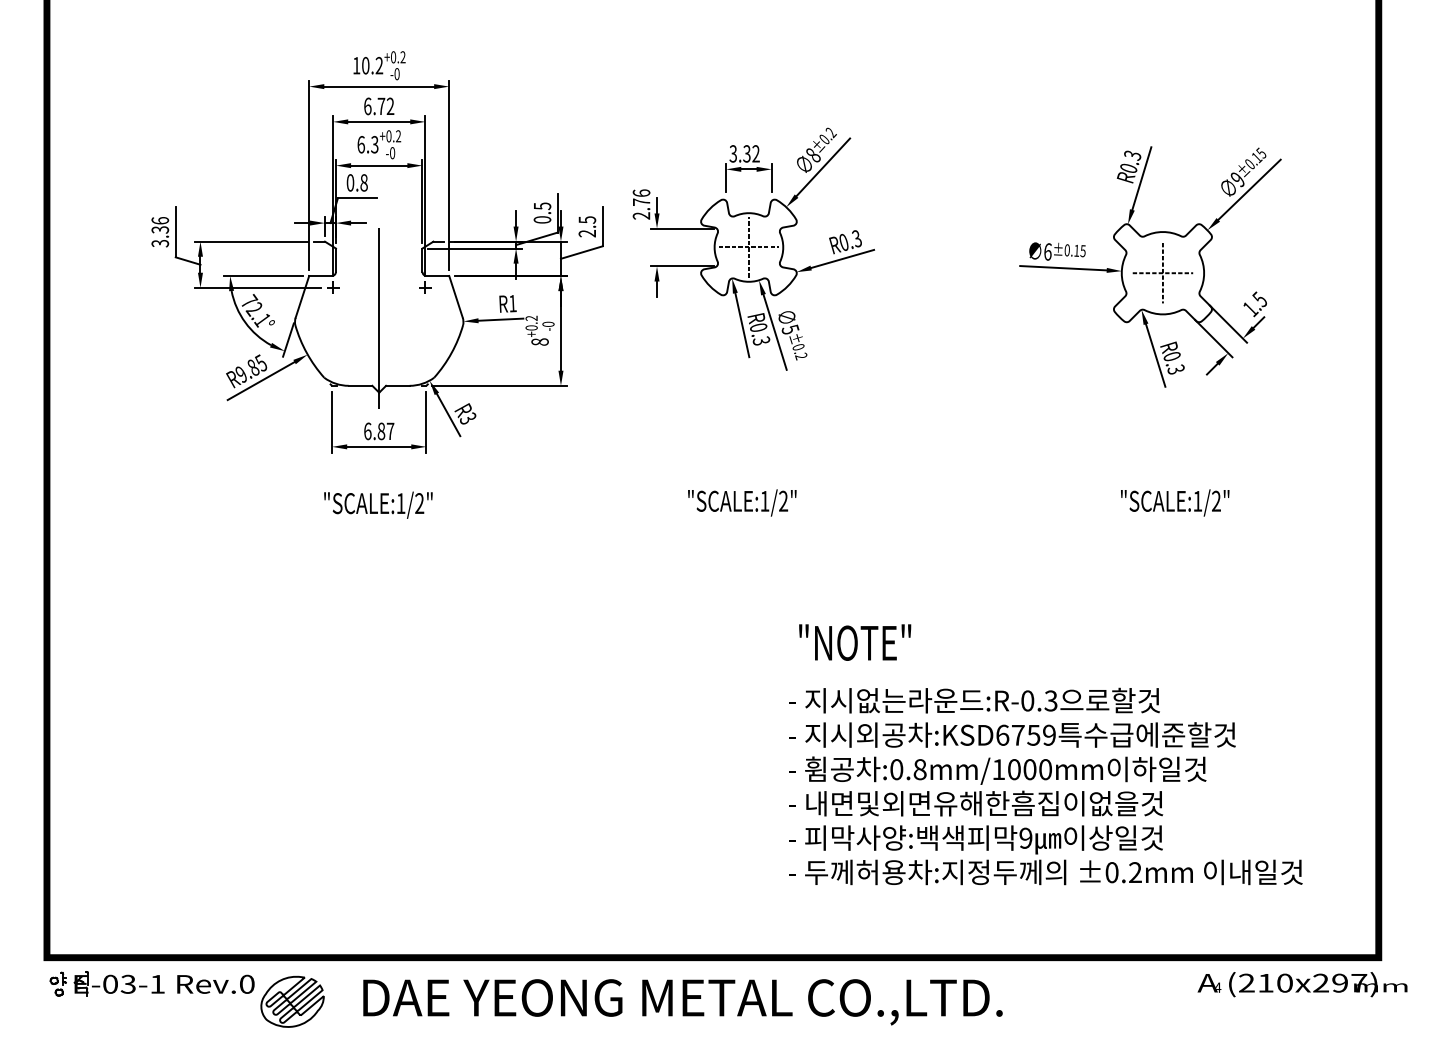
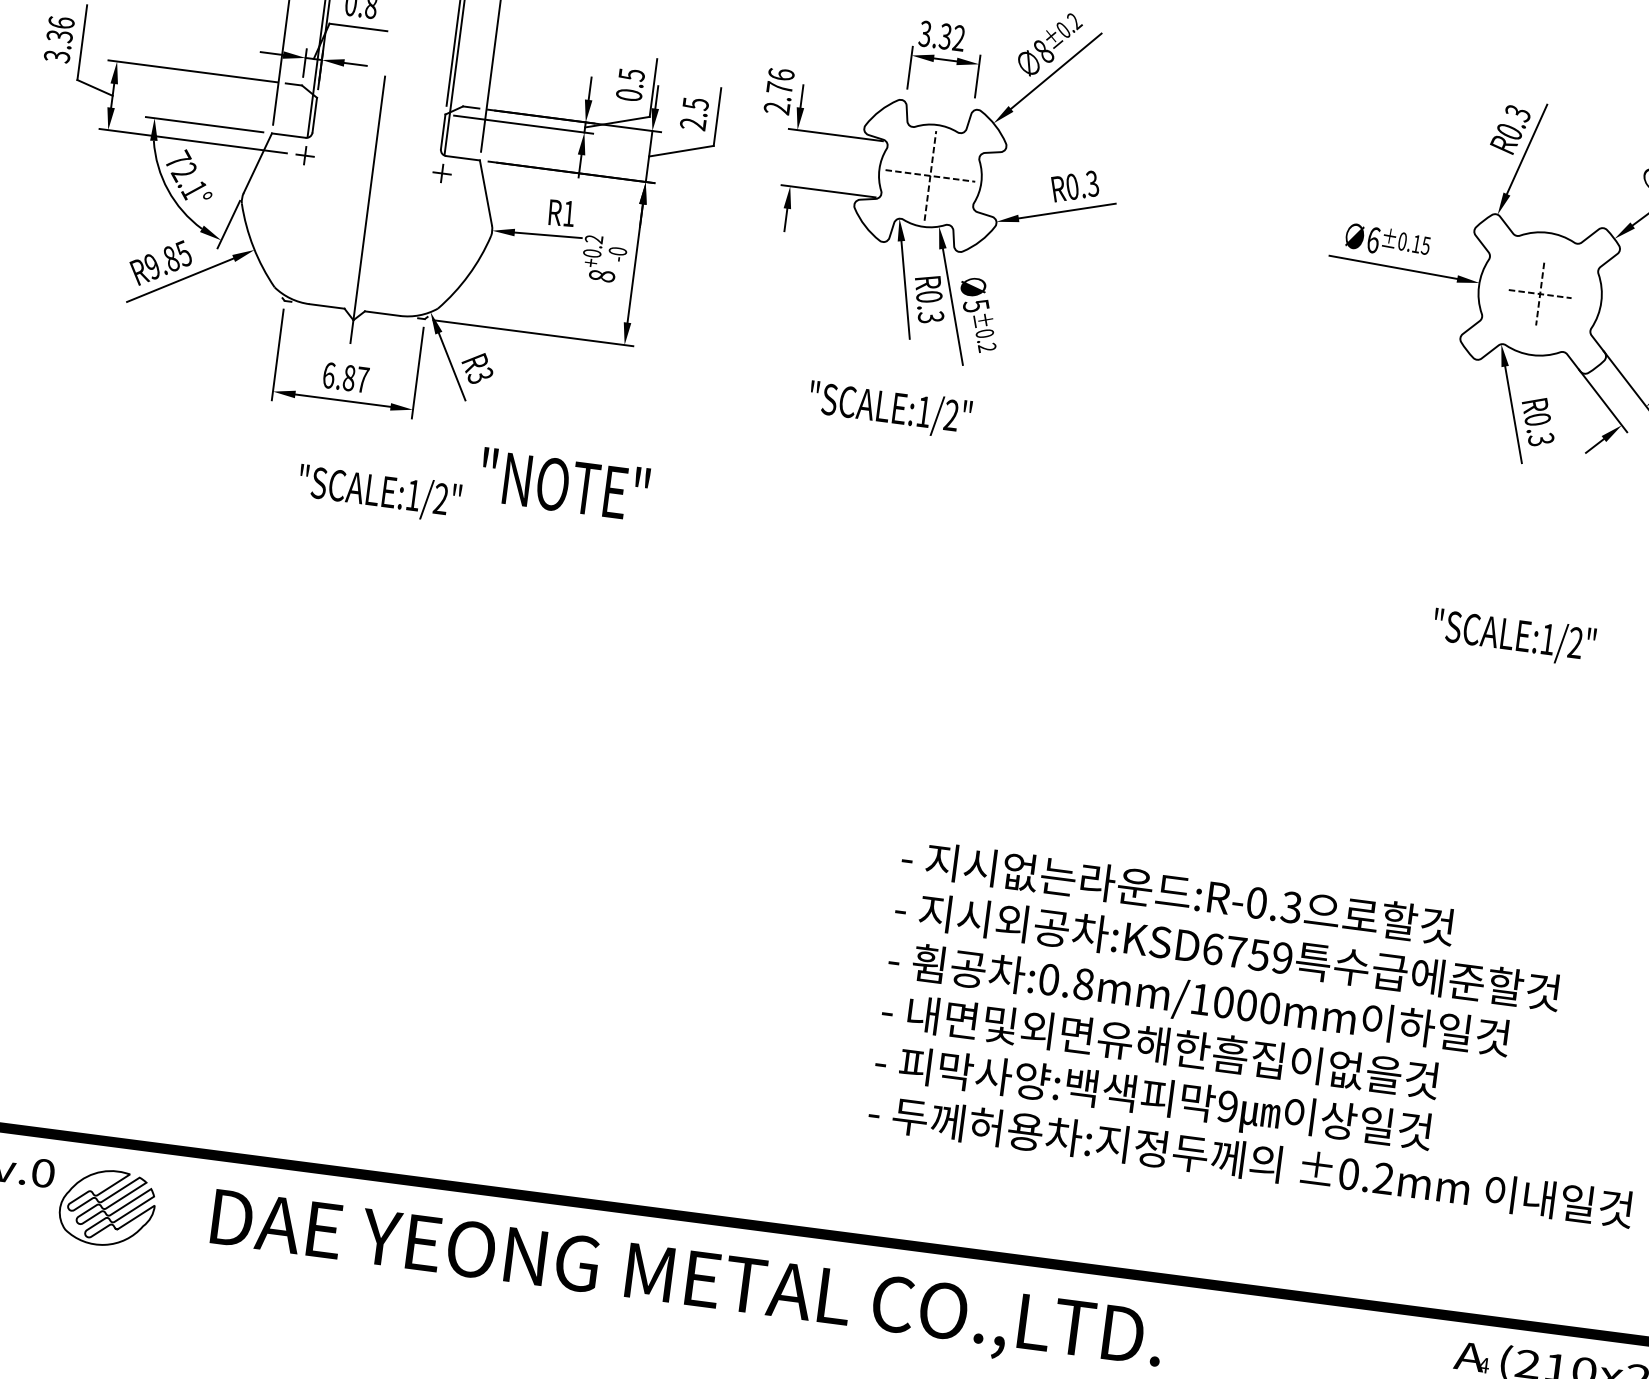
part: (1162, 273) -> (1539, 294), size x0.7
text: (742, 502) -> (890, 409), moved
text: (378, 504) -> (379, 492), moved
text: (855, 642) -> (564, 484), moved

